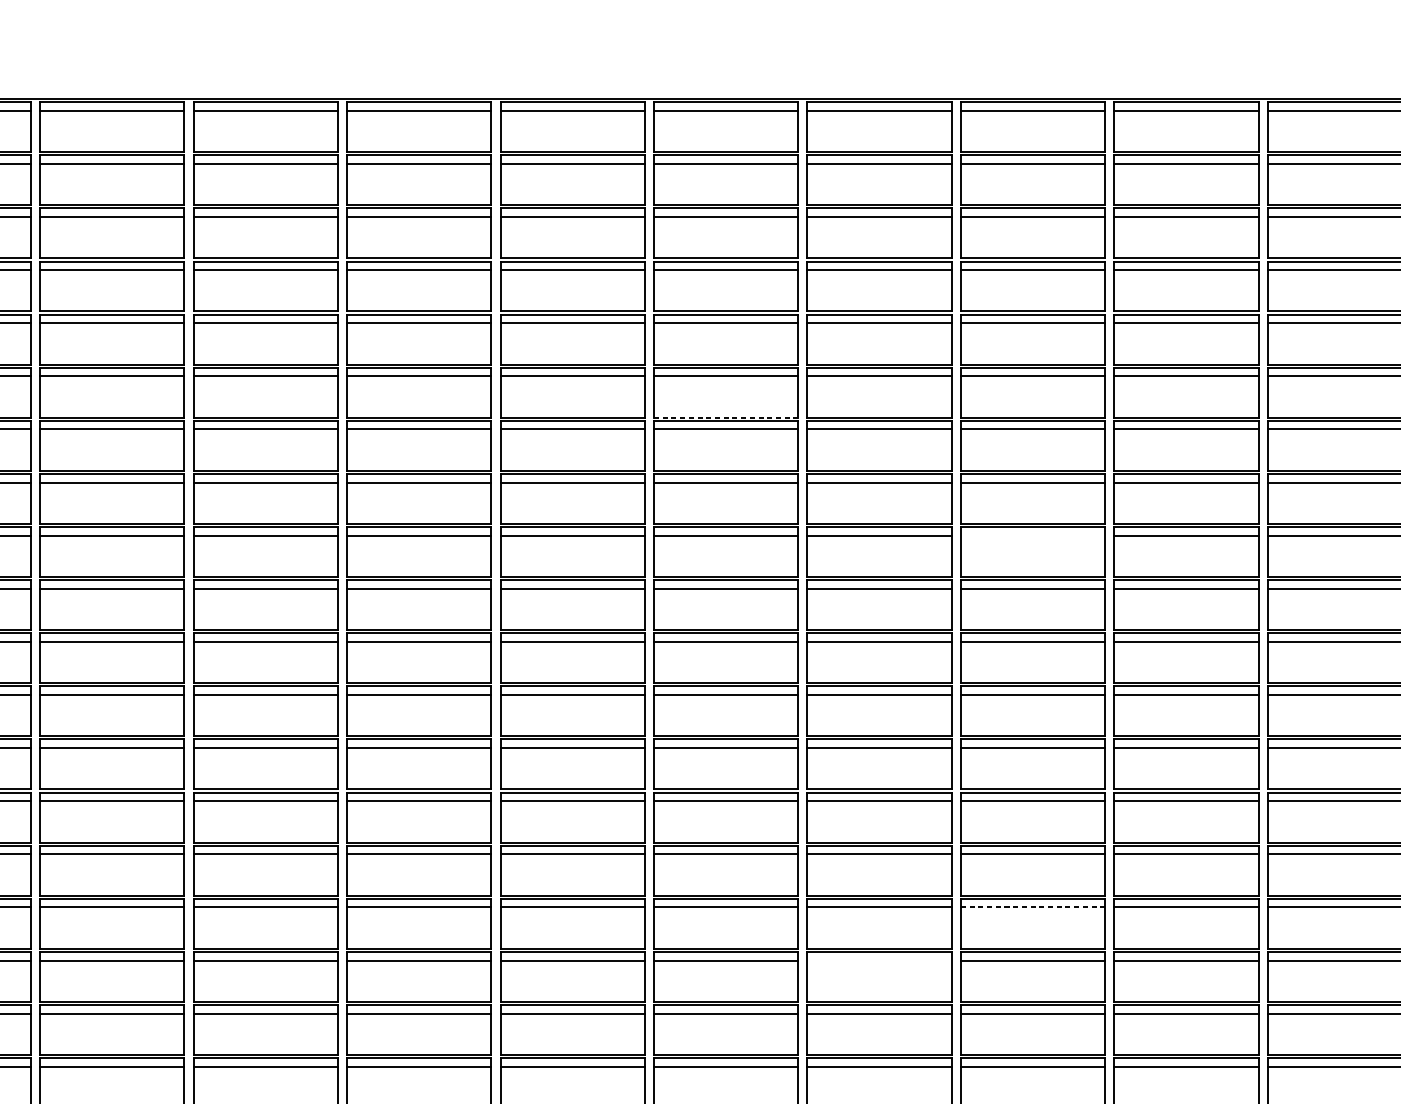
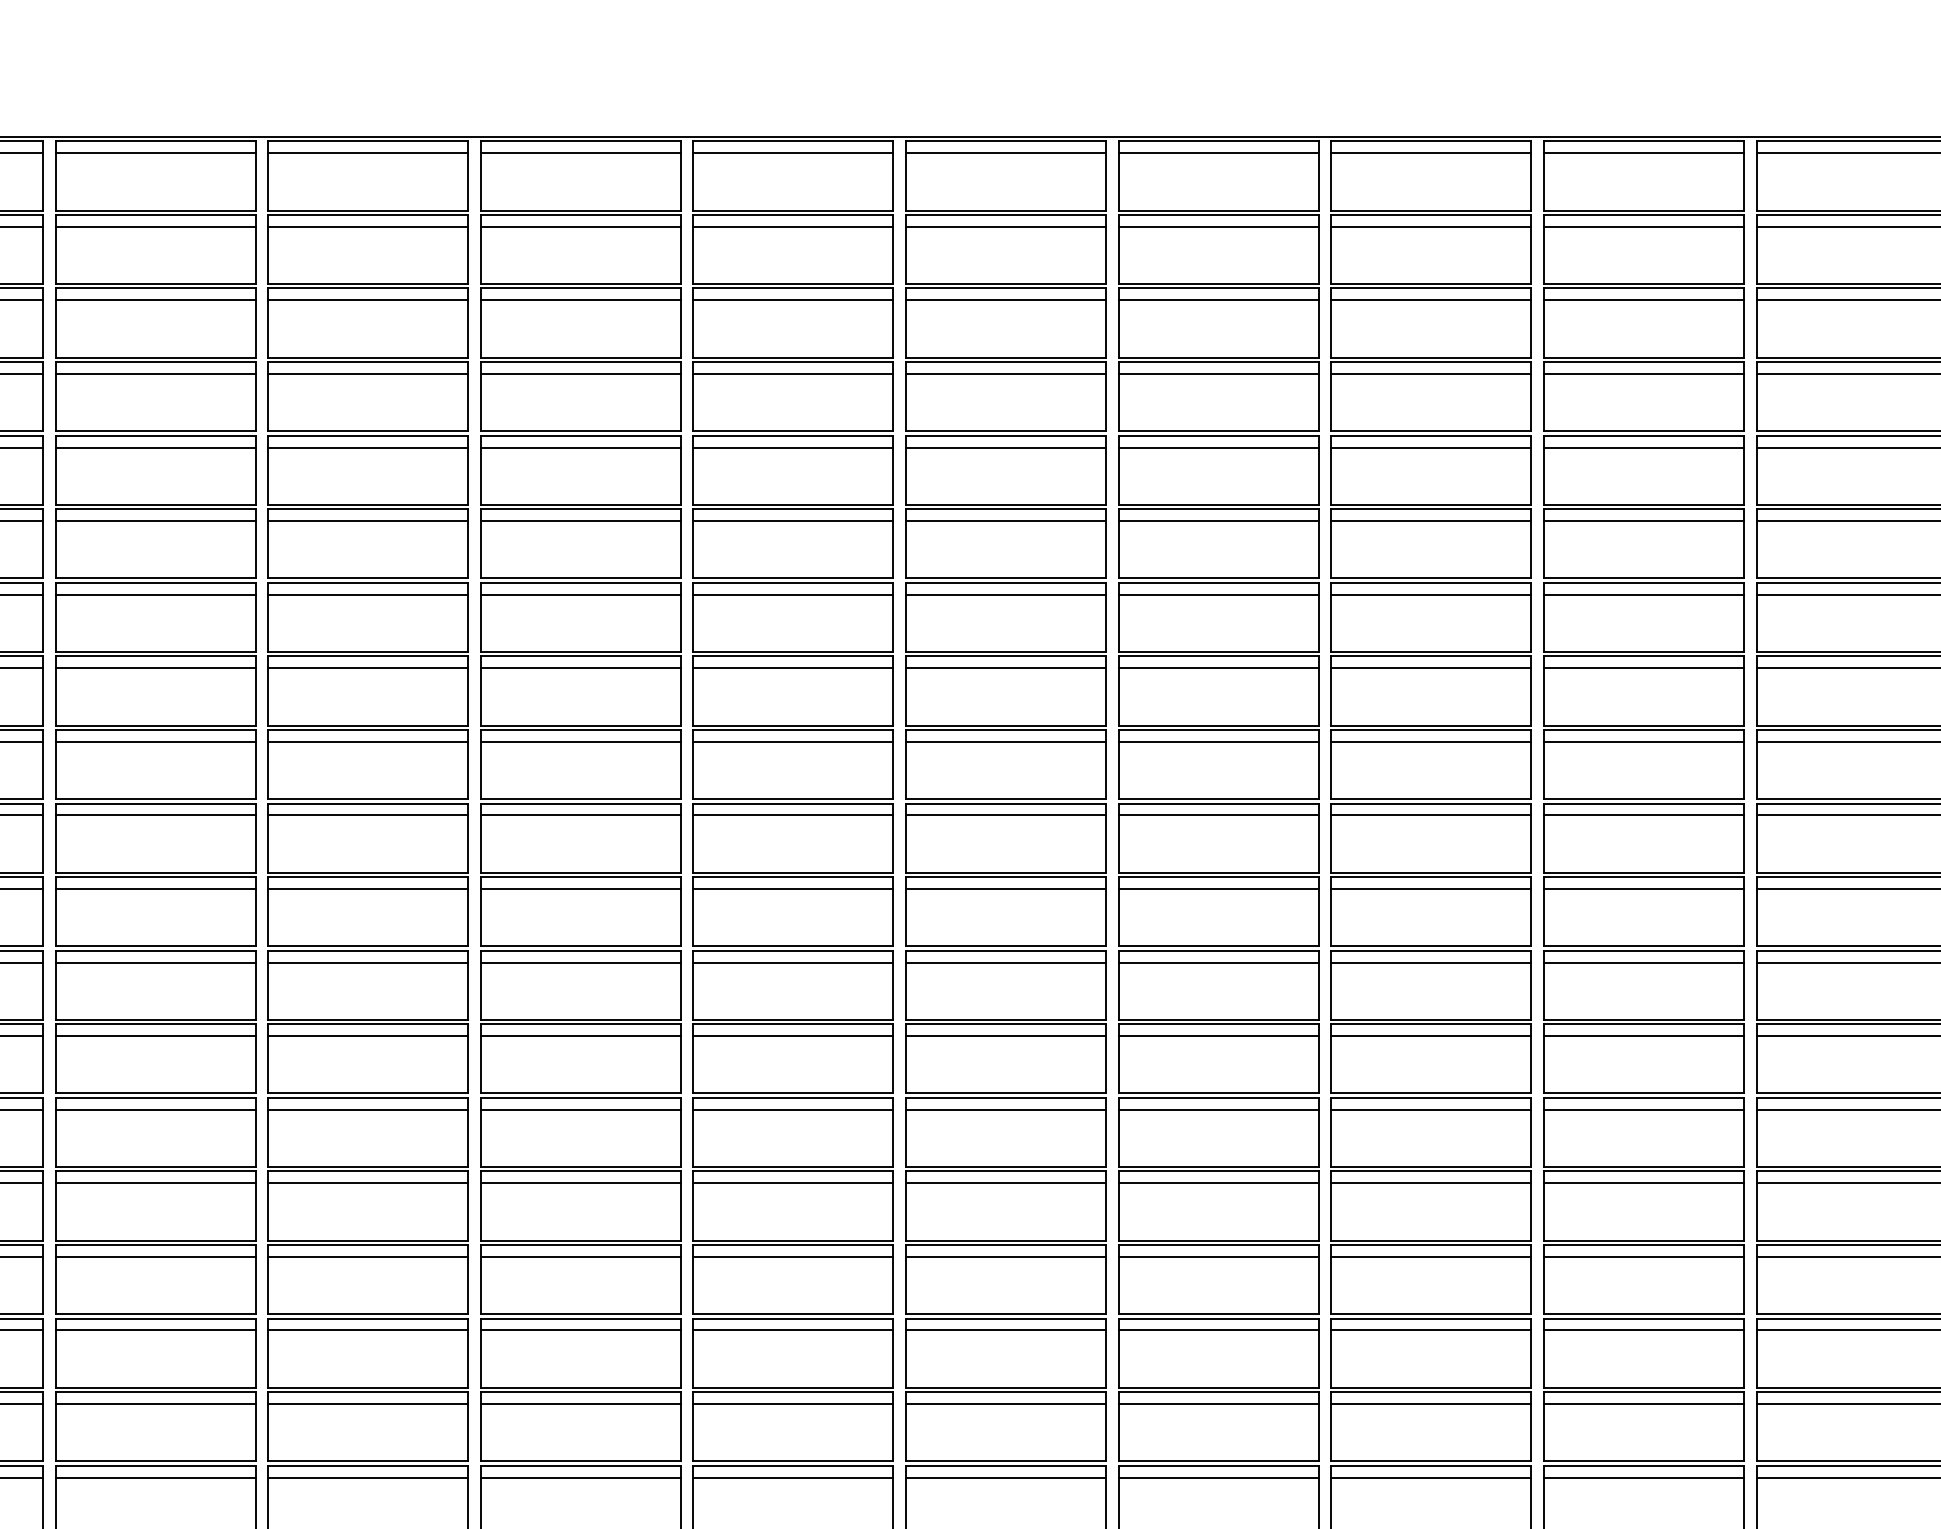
line: (726, 417) -> (1006, 578), dashed -> solid
line: (1033, 535) -> (1431, 741), added
line: (1033, 907) -> (1431, 1256), dashed -> solid
line: (879, 960) -> (1218, 1330), added

